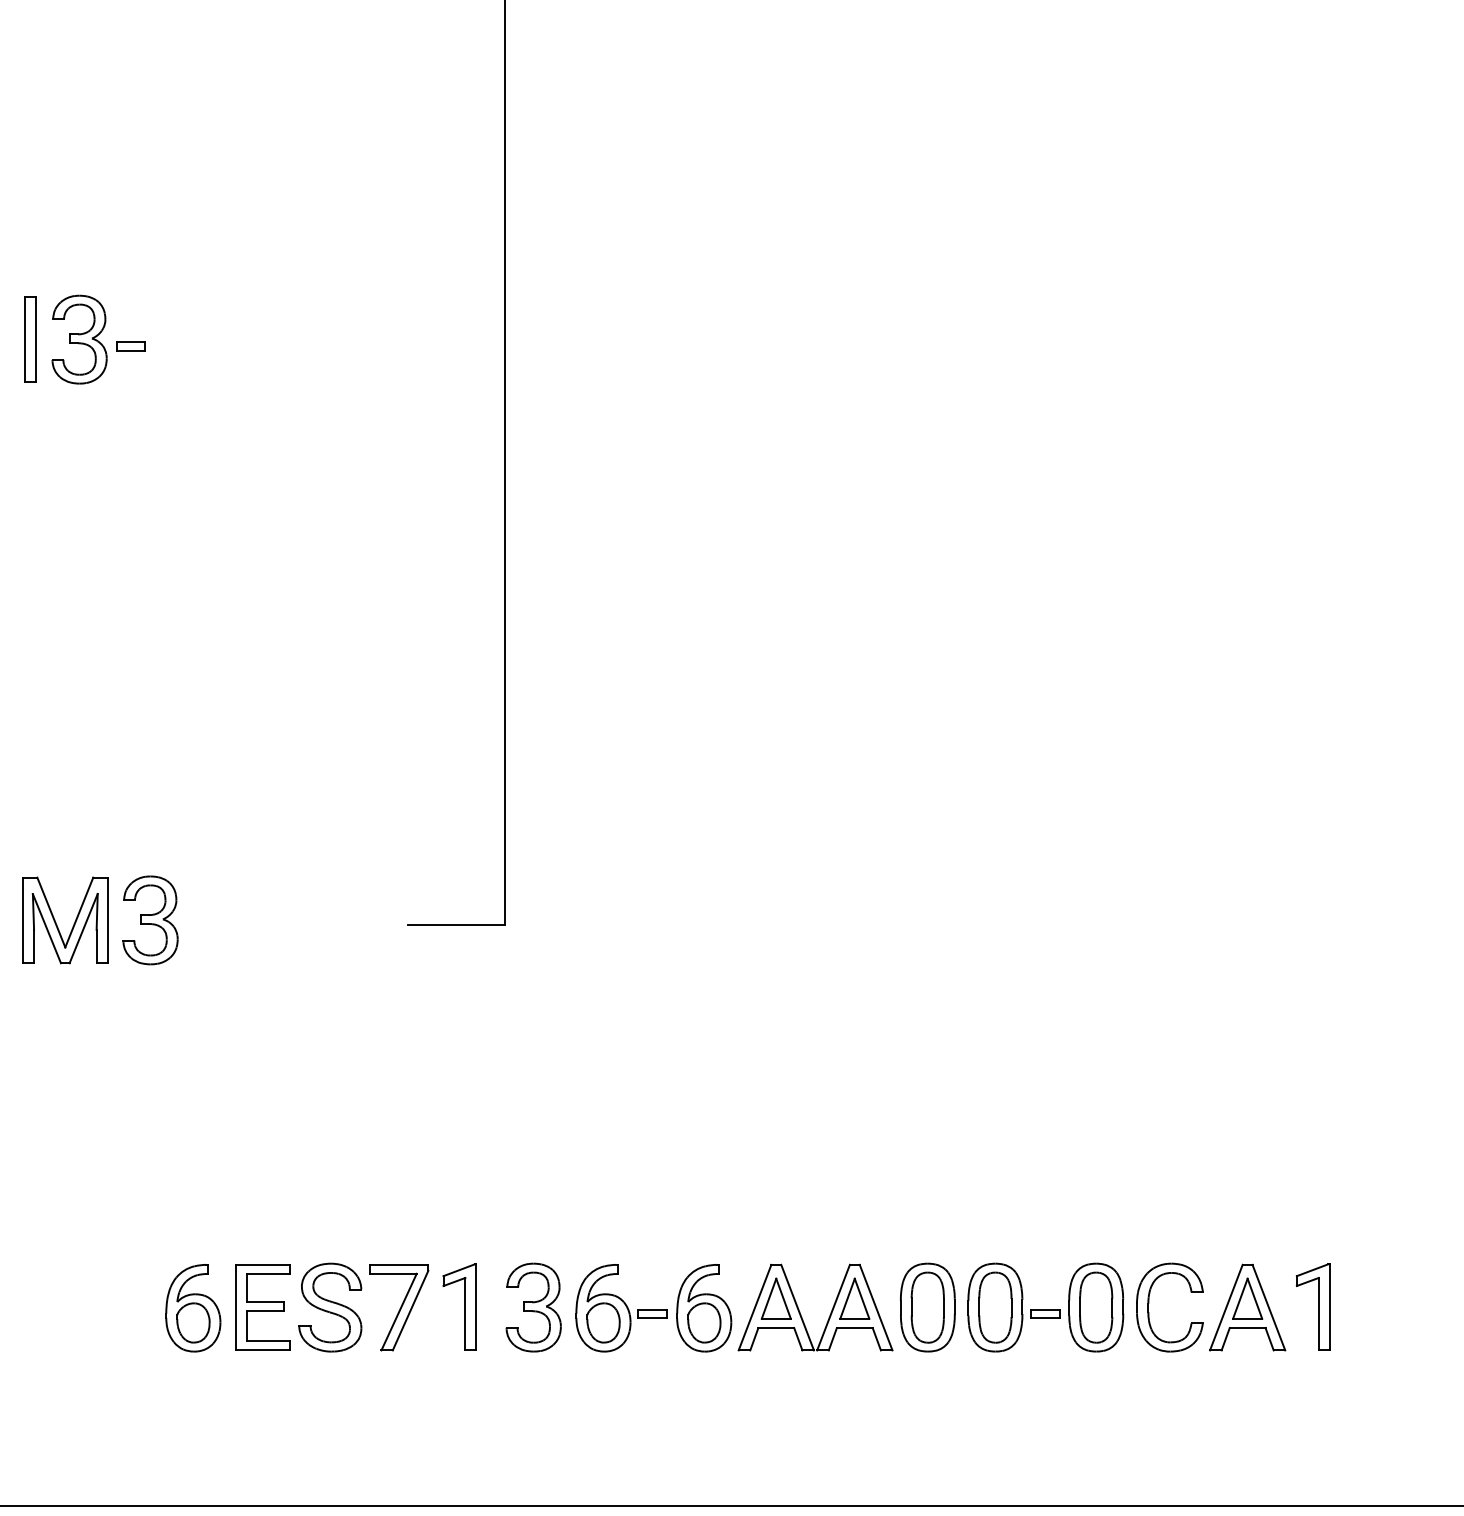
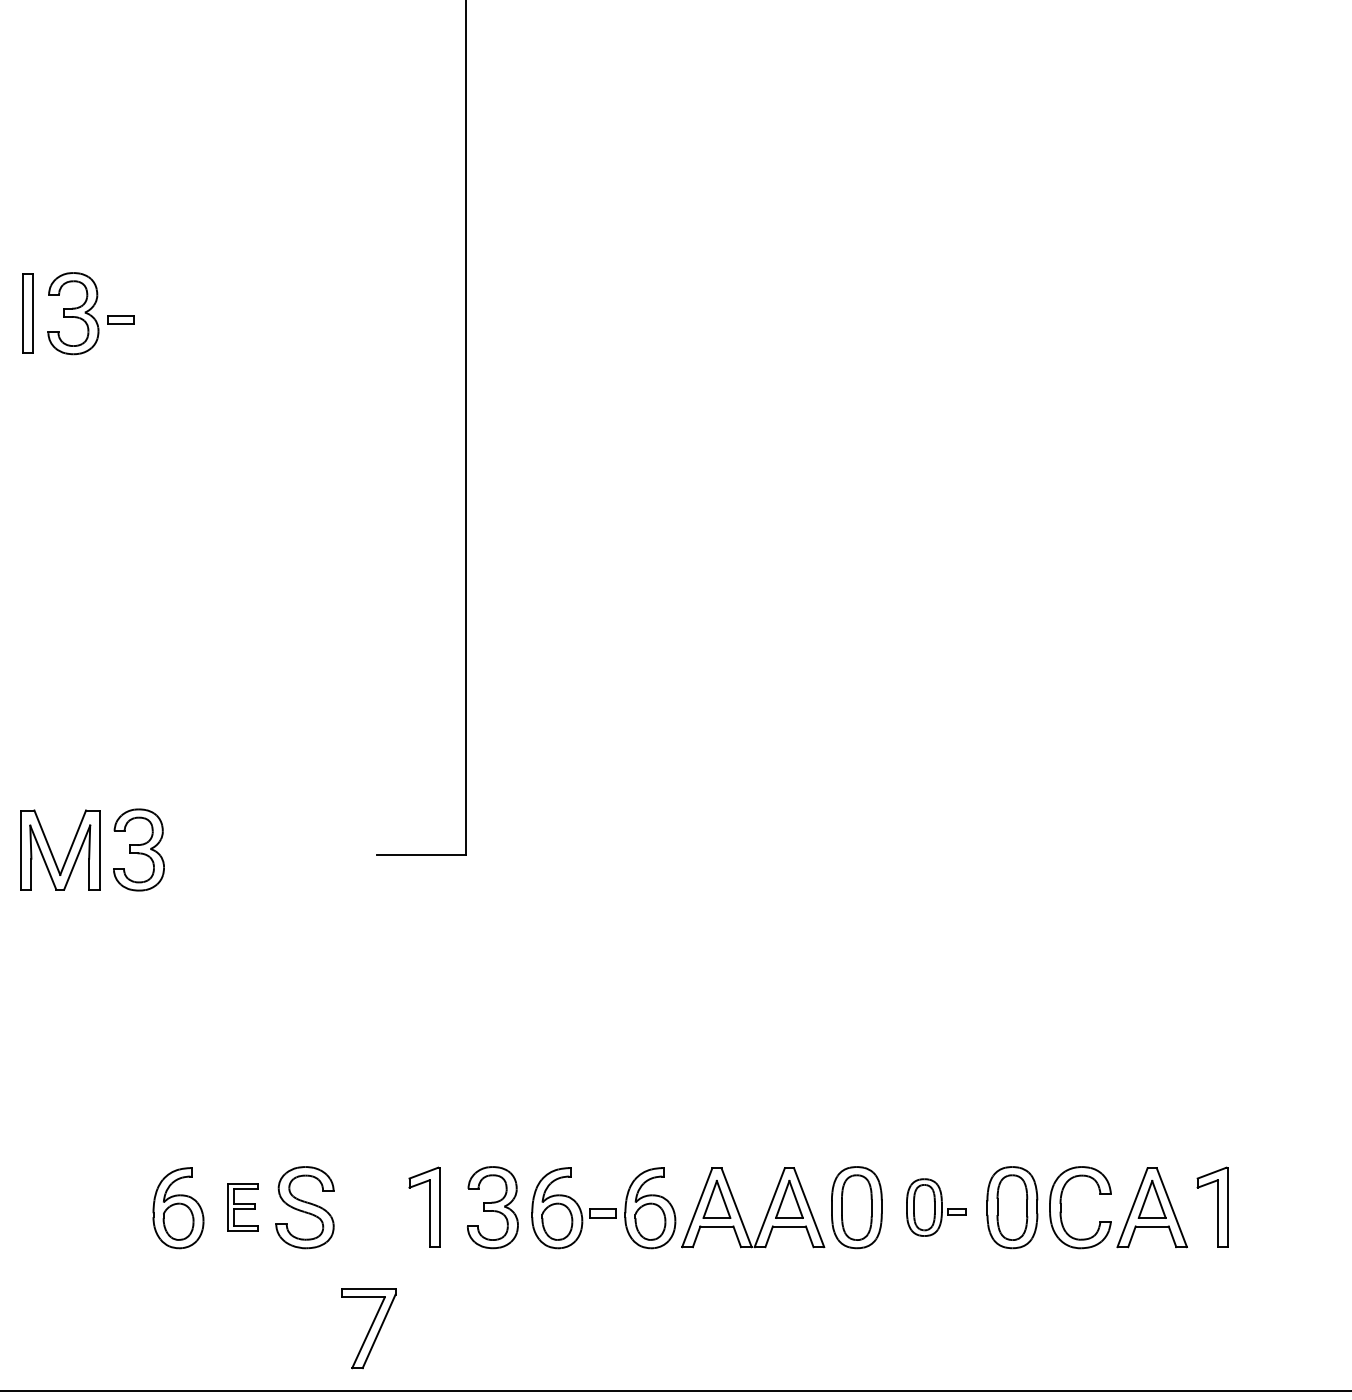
part: (262, 1307) -> (242, 1207), size x0.6
part: (399, 1307) -> (368, 1328), moved
part: (1013, 1307) -> (935, 1207), size x0.7

